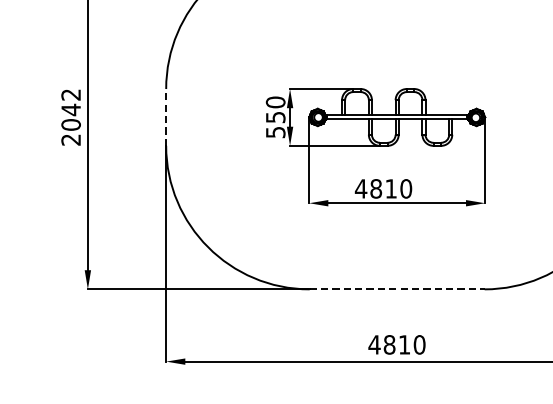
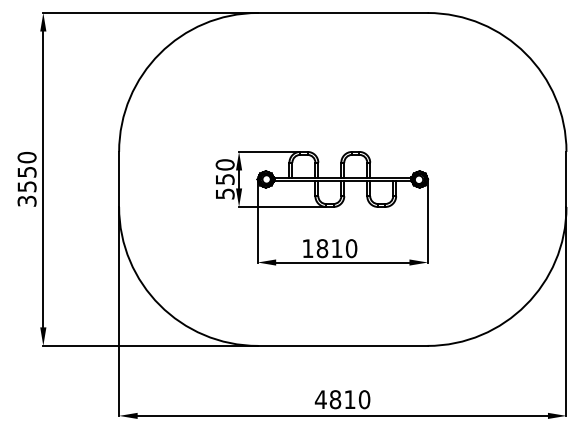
text: (70, 116) -> (26, 178), 2042 -> 3550
line: (166, 117) -> (119, 179), dashed -> solid
text: (360, 188) -> (307, 248), 4810 -> 1810
line: (396, 288) -> (342, 345), dashed -> solid

